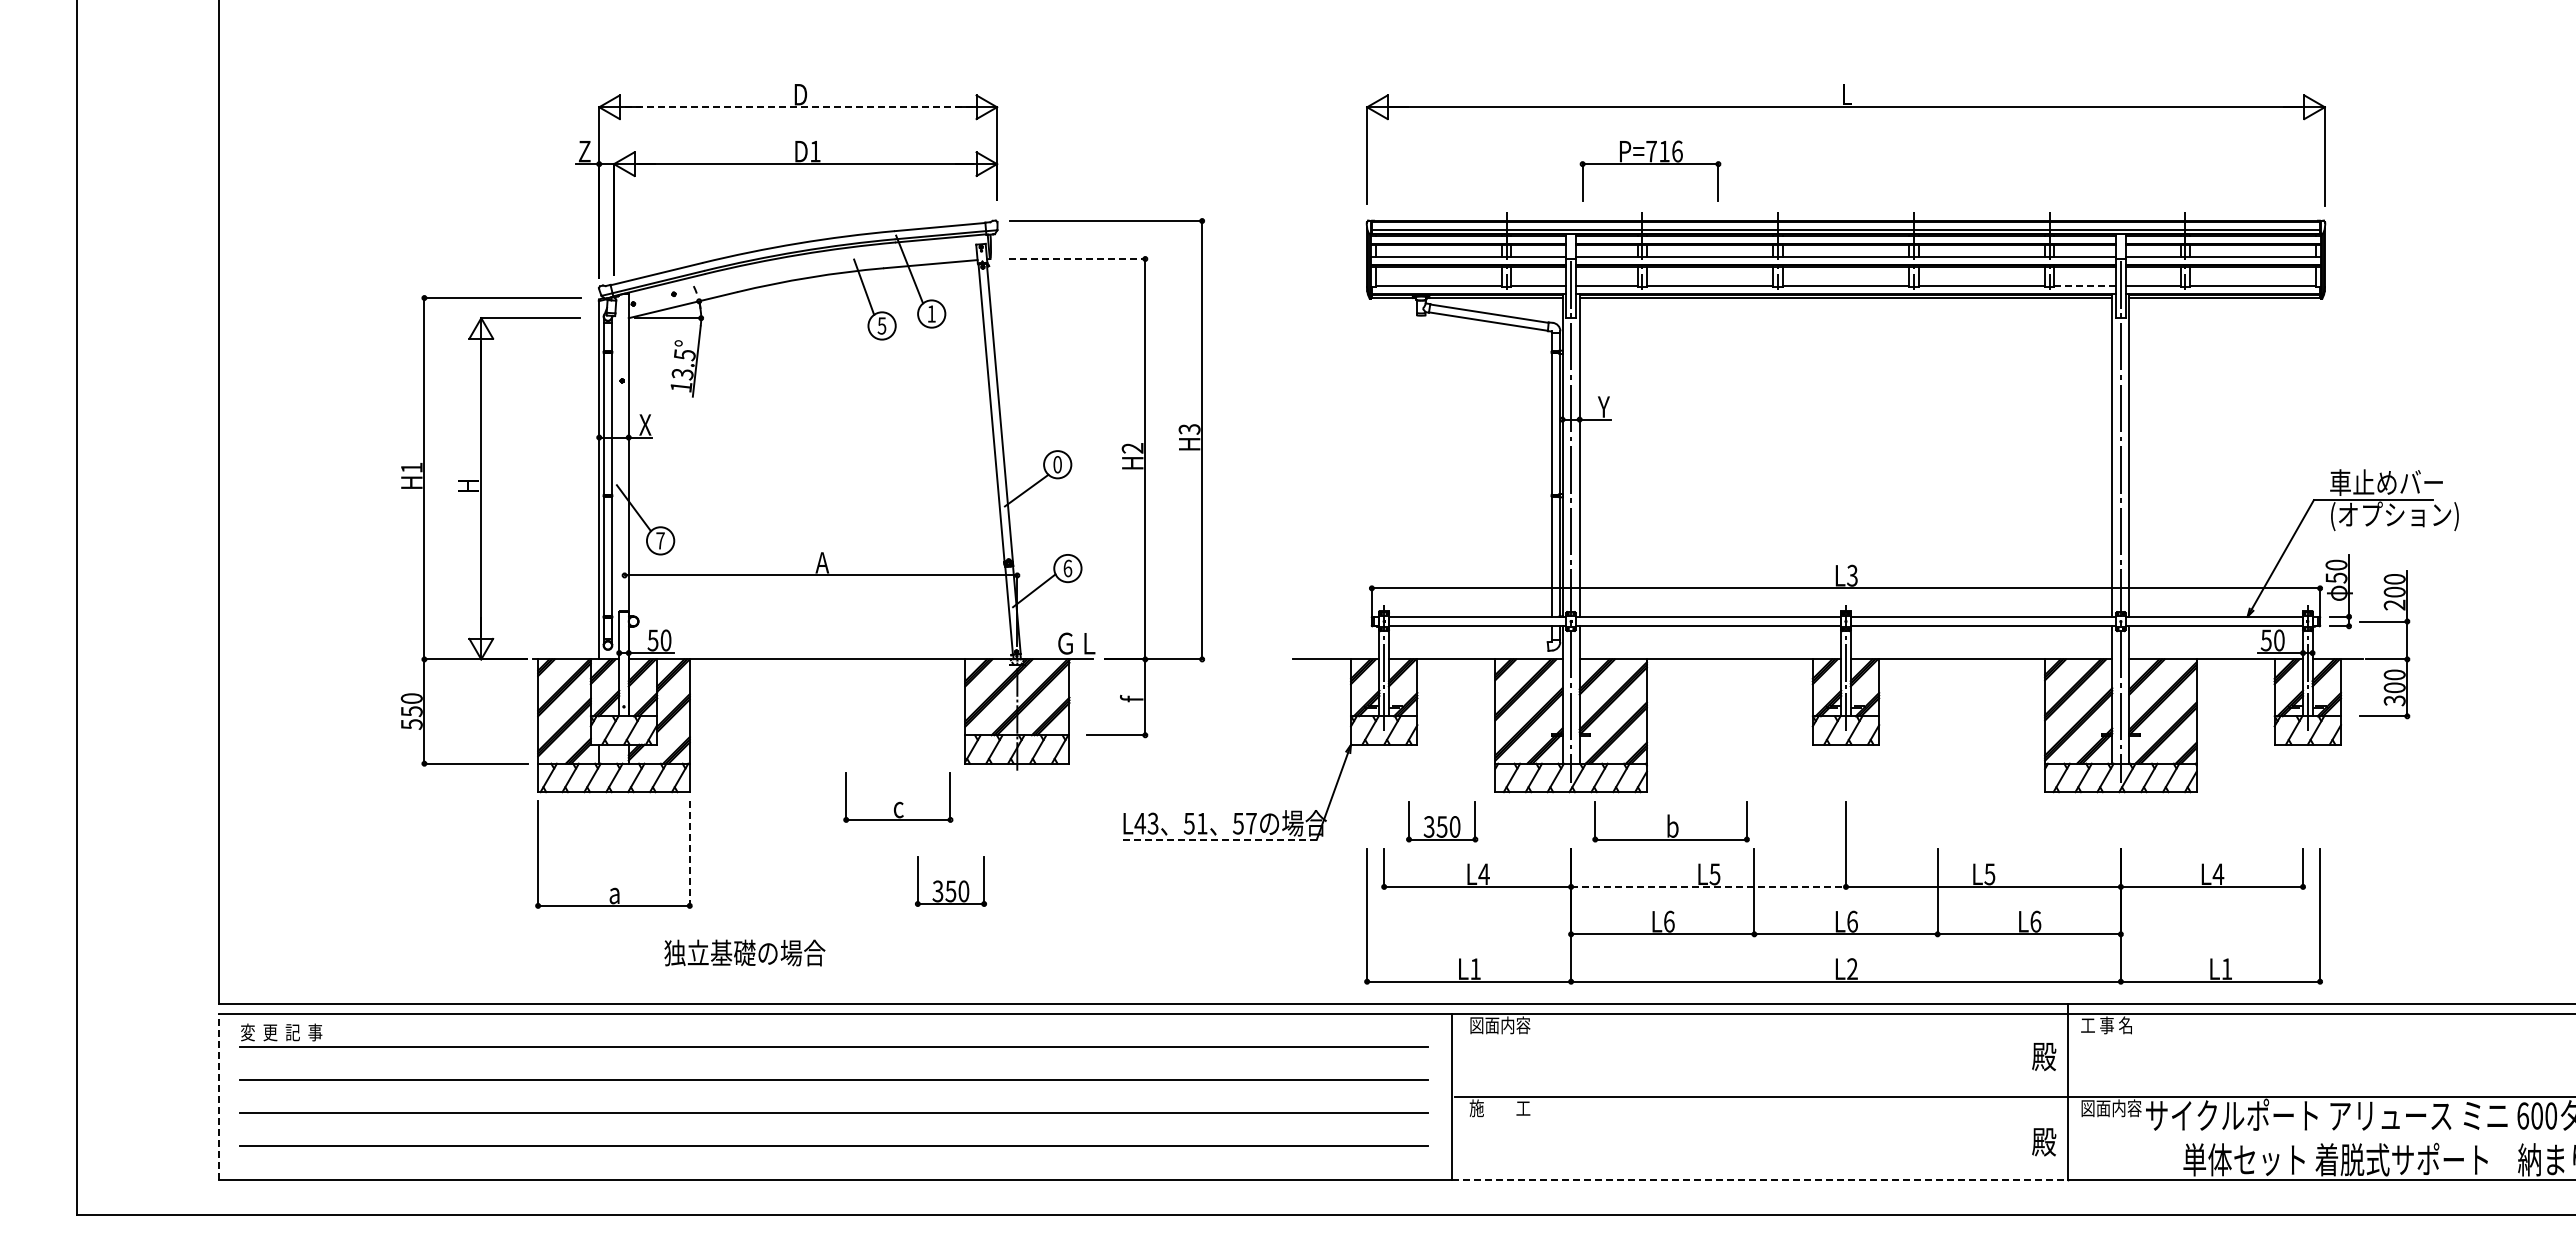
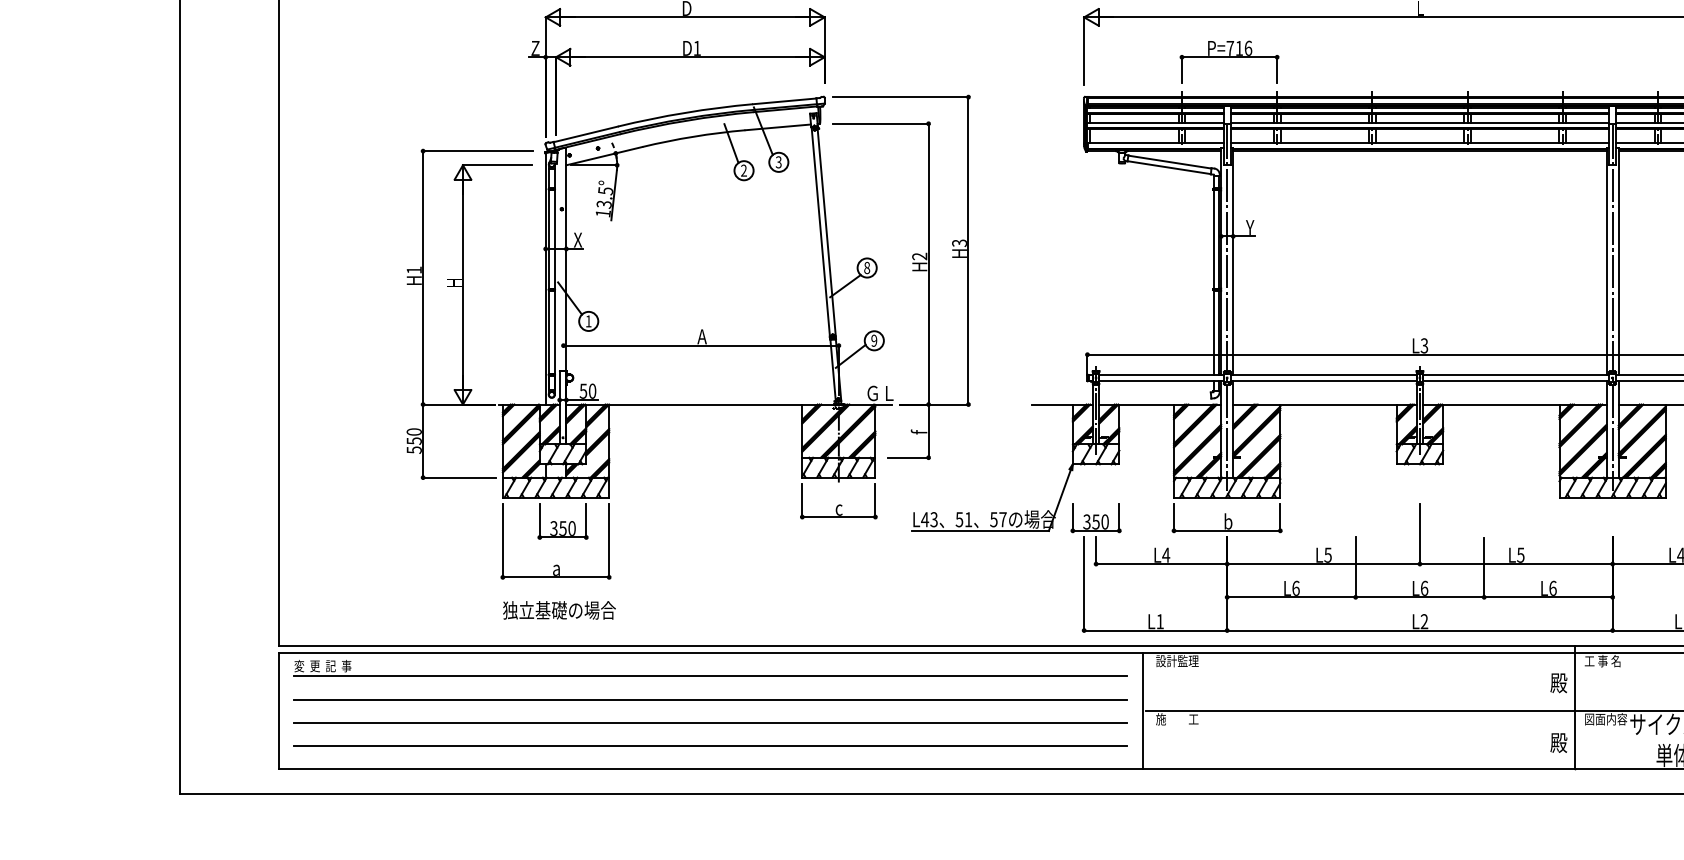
line: (797, 107) -> (684, 17), dashed -> solid
part: (1650, 170) -> (1229, 61), moved
line: (1077, 259) -> (881, 124), dashed -> solid
line: (2085, 286) -> (1587, 143), dashed -> solid
text: (931, 313) -> (778, 161), 1 -> 3
text: (881, 325) -> (743, 170), 5 -> 2
text: (1057, 464) -> (867, 267), 0 -> 8
text: (660, 540) -> (588, 321), 7 -> 1
text: (1067, 568) -> (874, 340), 6 -> 9
part: (898, 797) -> (838, 501), moved
part: (1442, 821) -> (1096, 518), moved
part: (1670, 821) -> (1226, 518), moved
line: (1219, 839) -> (980, 530), dashed -> solid
line: (689, 854) -> (608, 541), dashed -> solid
part: (950, 881) -> (562, 521), moved
line: (1709, 886) -> (1324, 563), dashed -> solid
text: (744, 952) -> (559, 610), moved
text: (1499, 1025) -> (1176, 661), 図面内容 -> 設計監理
line: (219, 1096) -> (279, 711), dashed -> solid
line: (1760, 1179) -> (1359, 769), dashed -> solid

